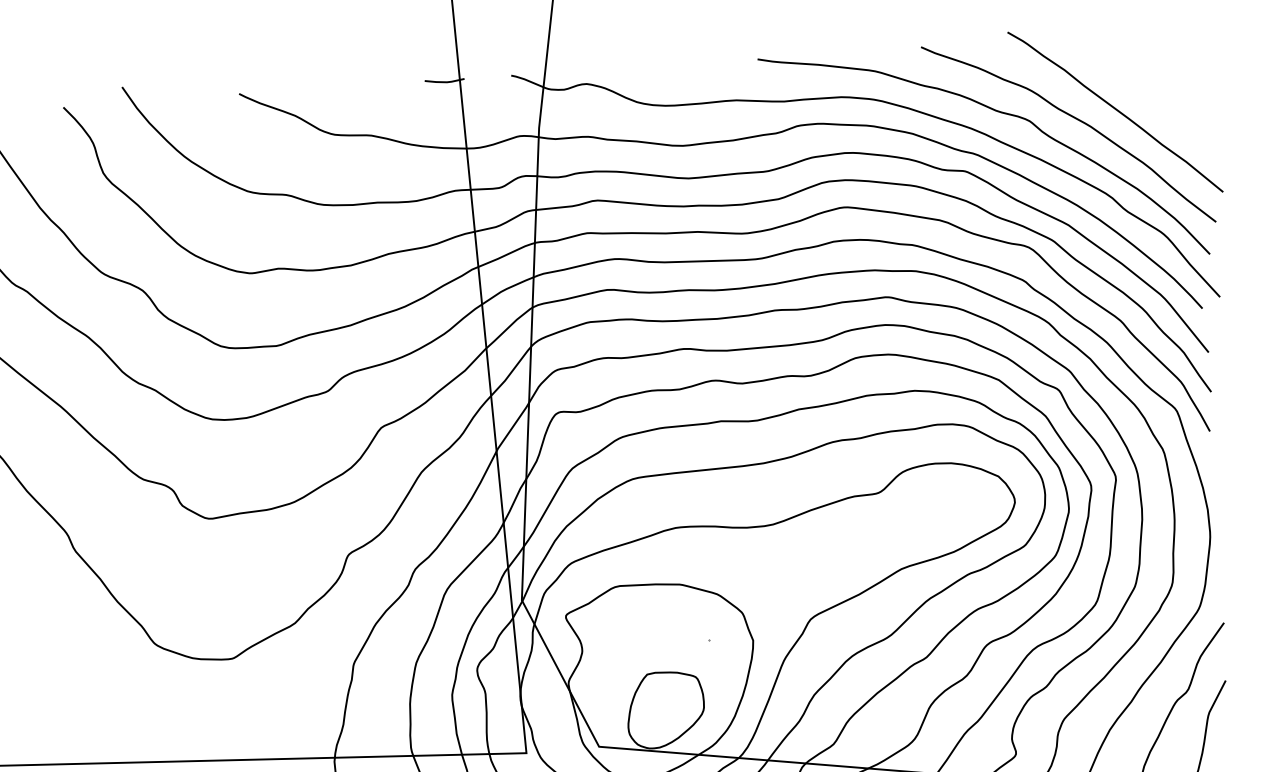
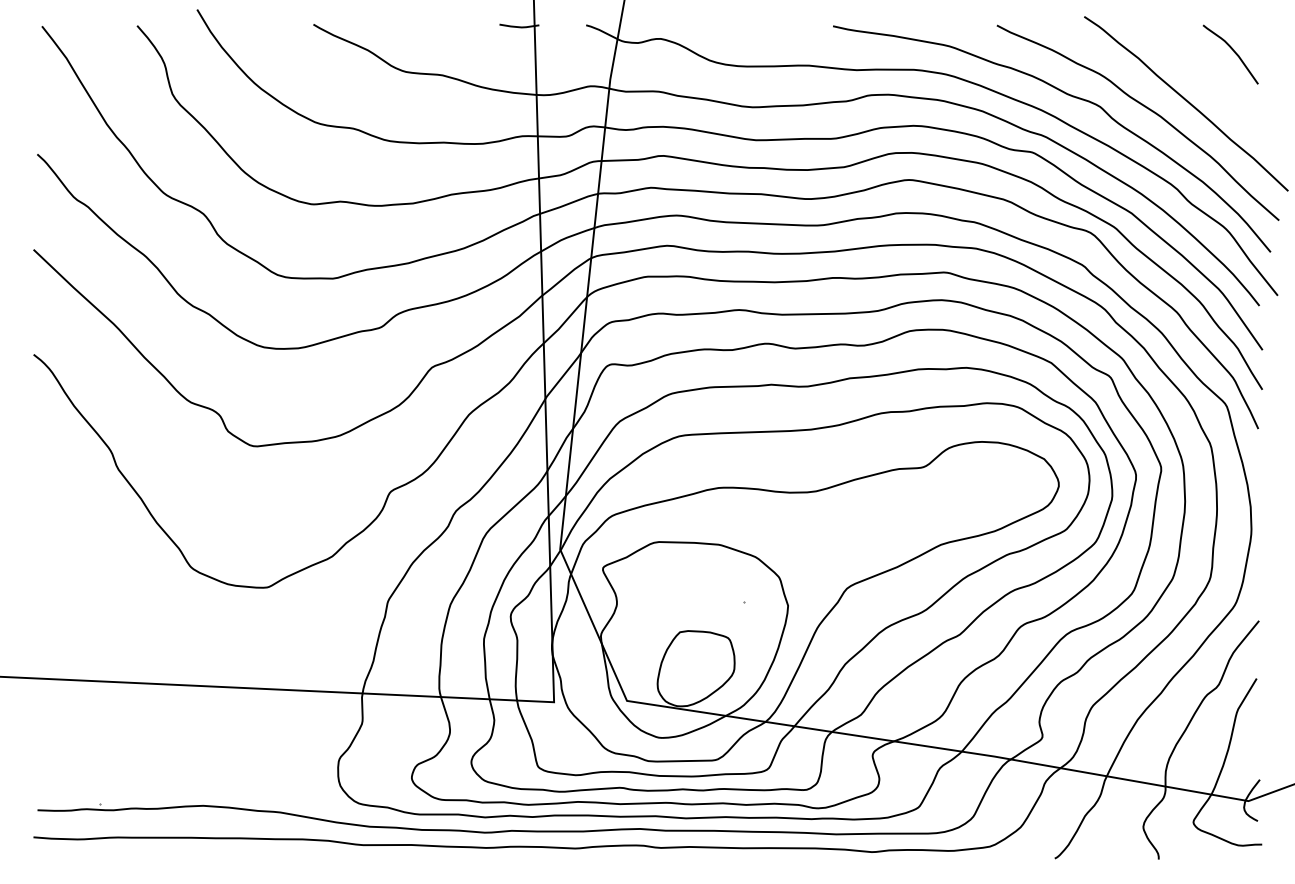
curve: (1159, 58) -> (1234, 53), added

